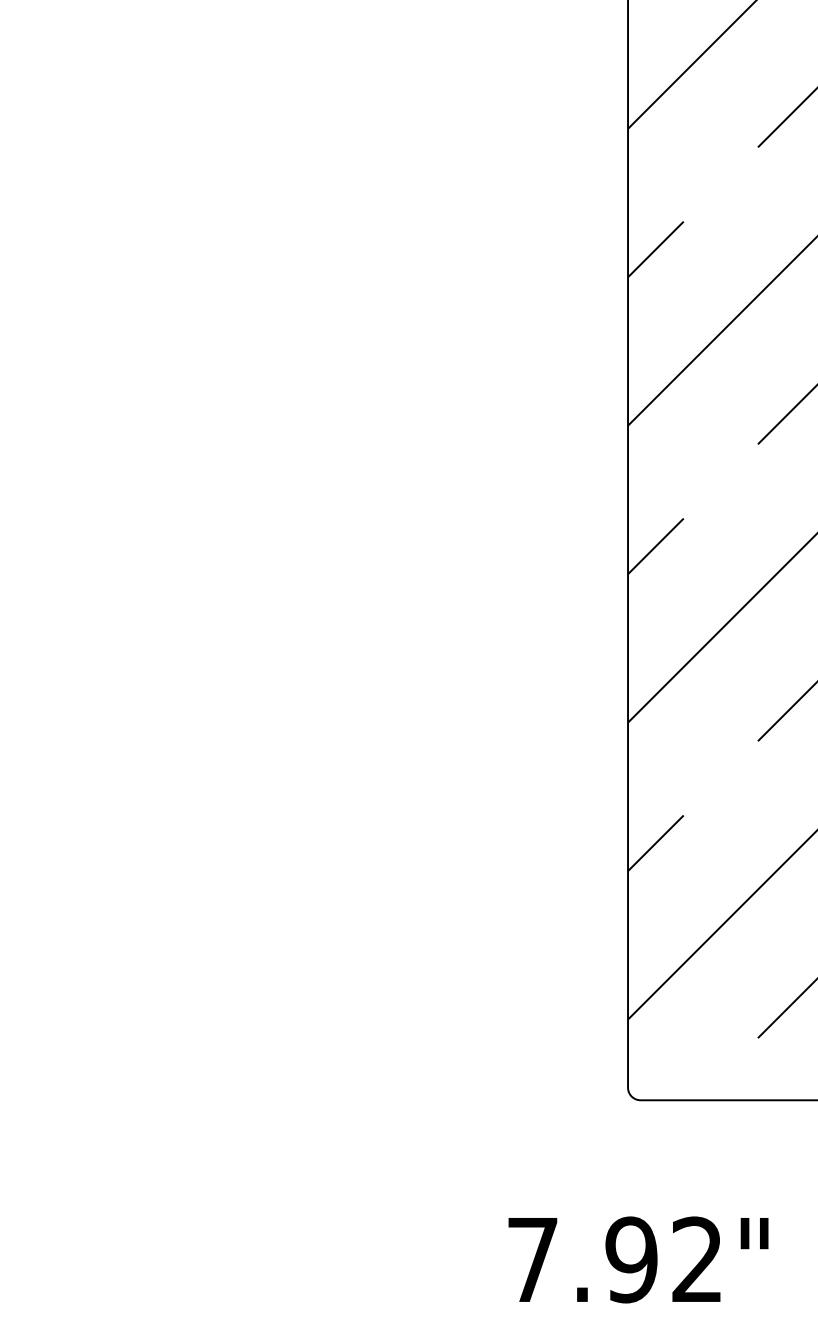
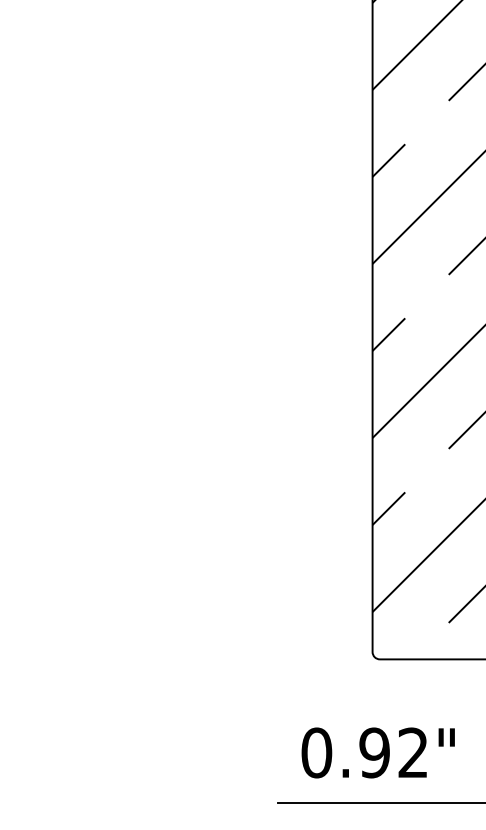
text: (532, 1259) -> (316, 752), 7.92" -> 0.92"

